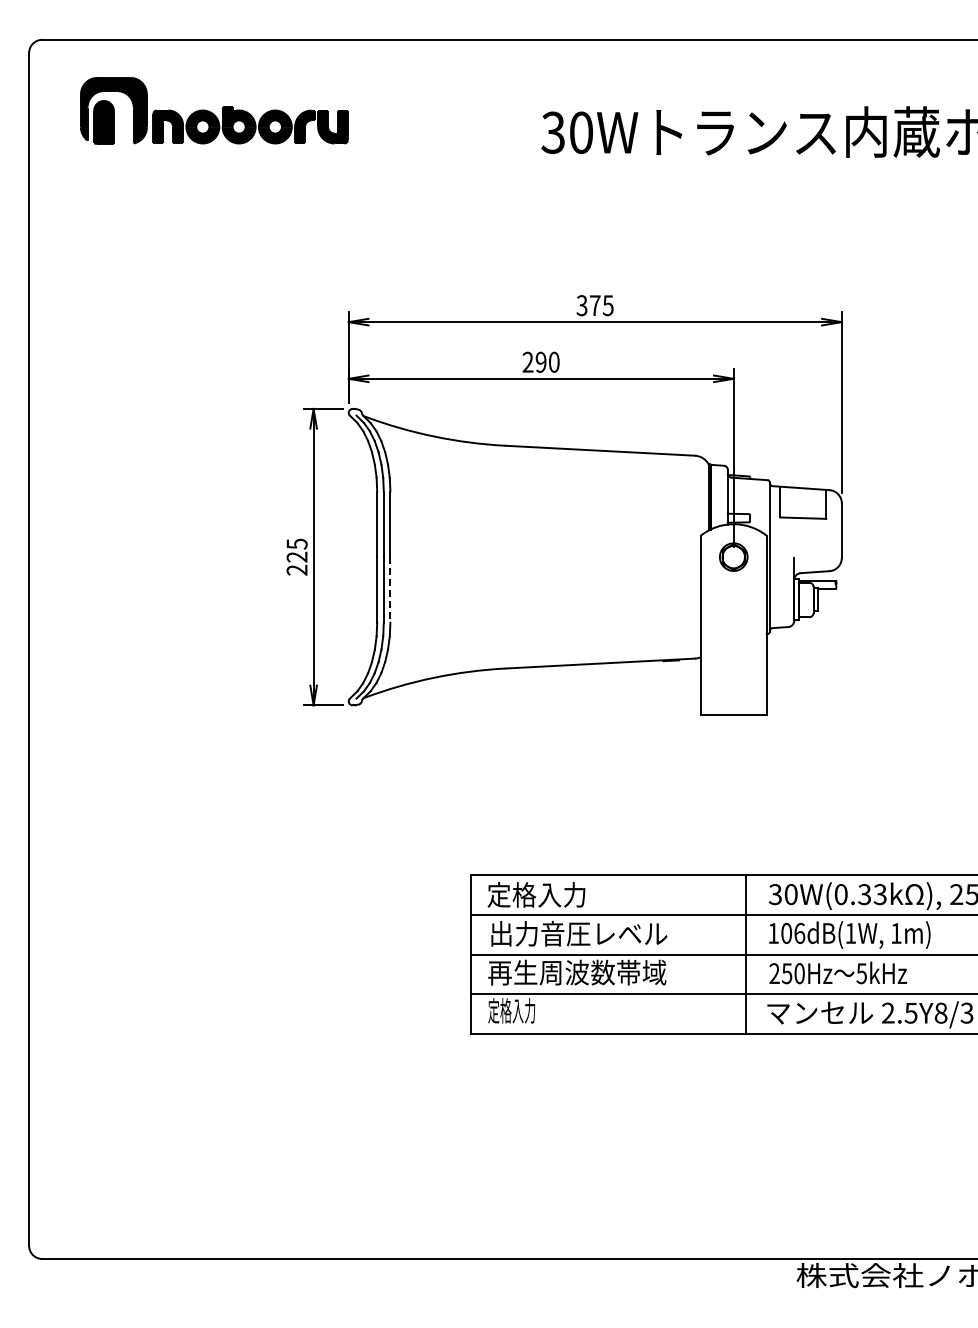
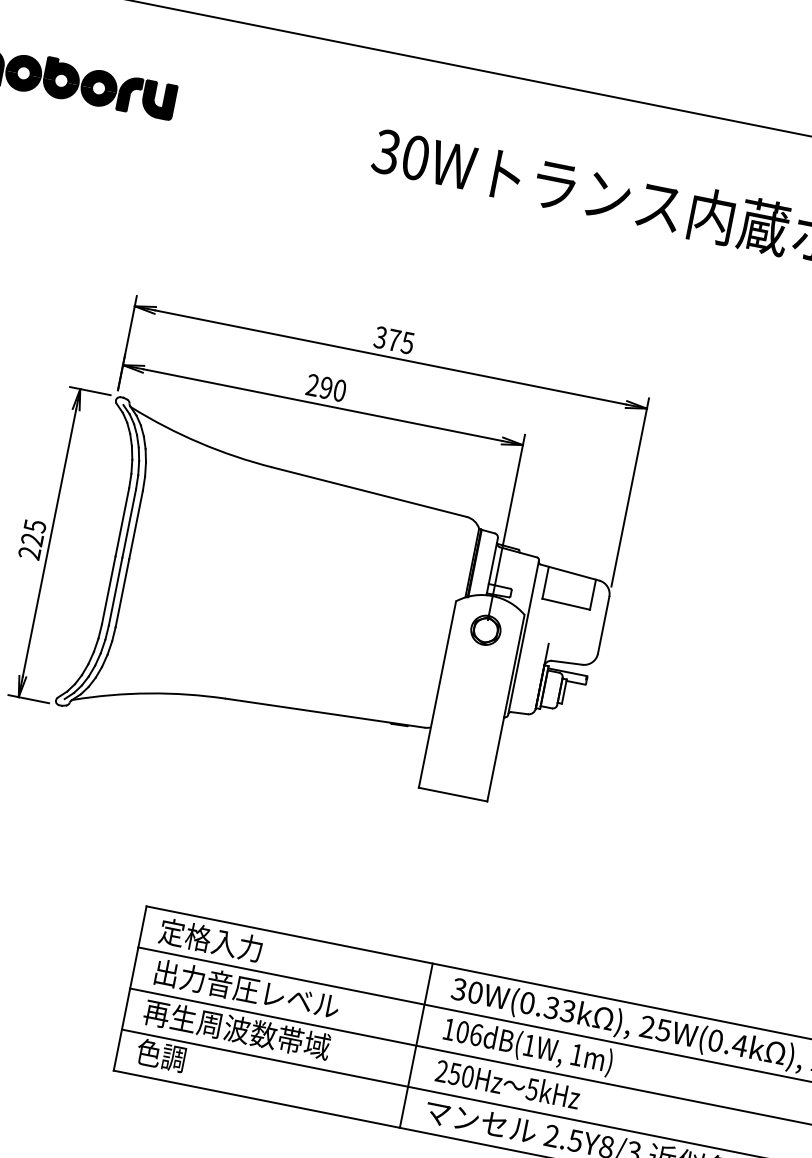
line: (390, 589) -> (122, 592), dashed -> solid
text: (511, 1010) -> (160, 1055), 定格入力 -> 色調

